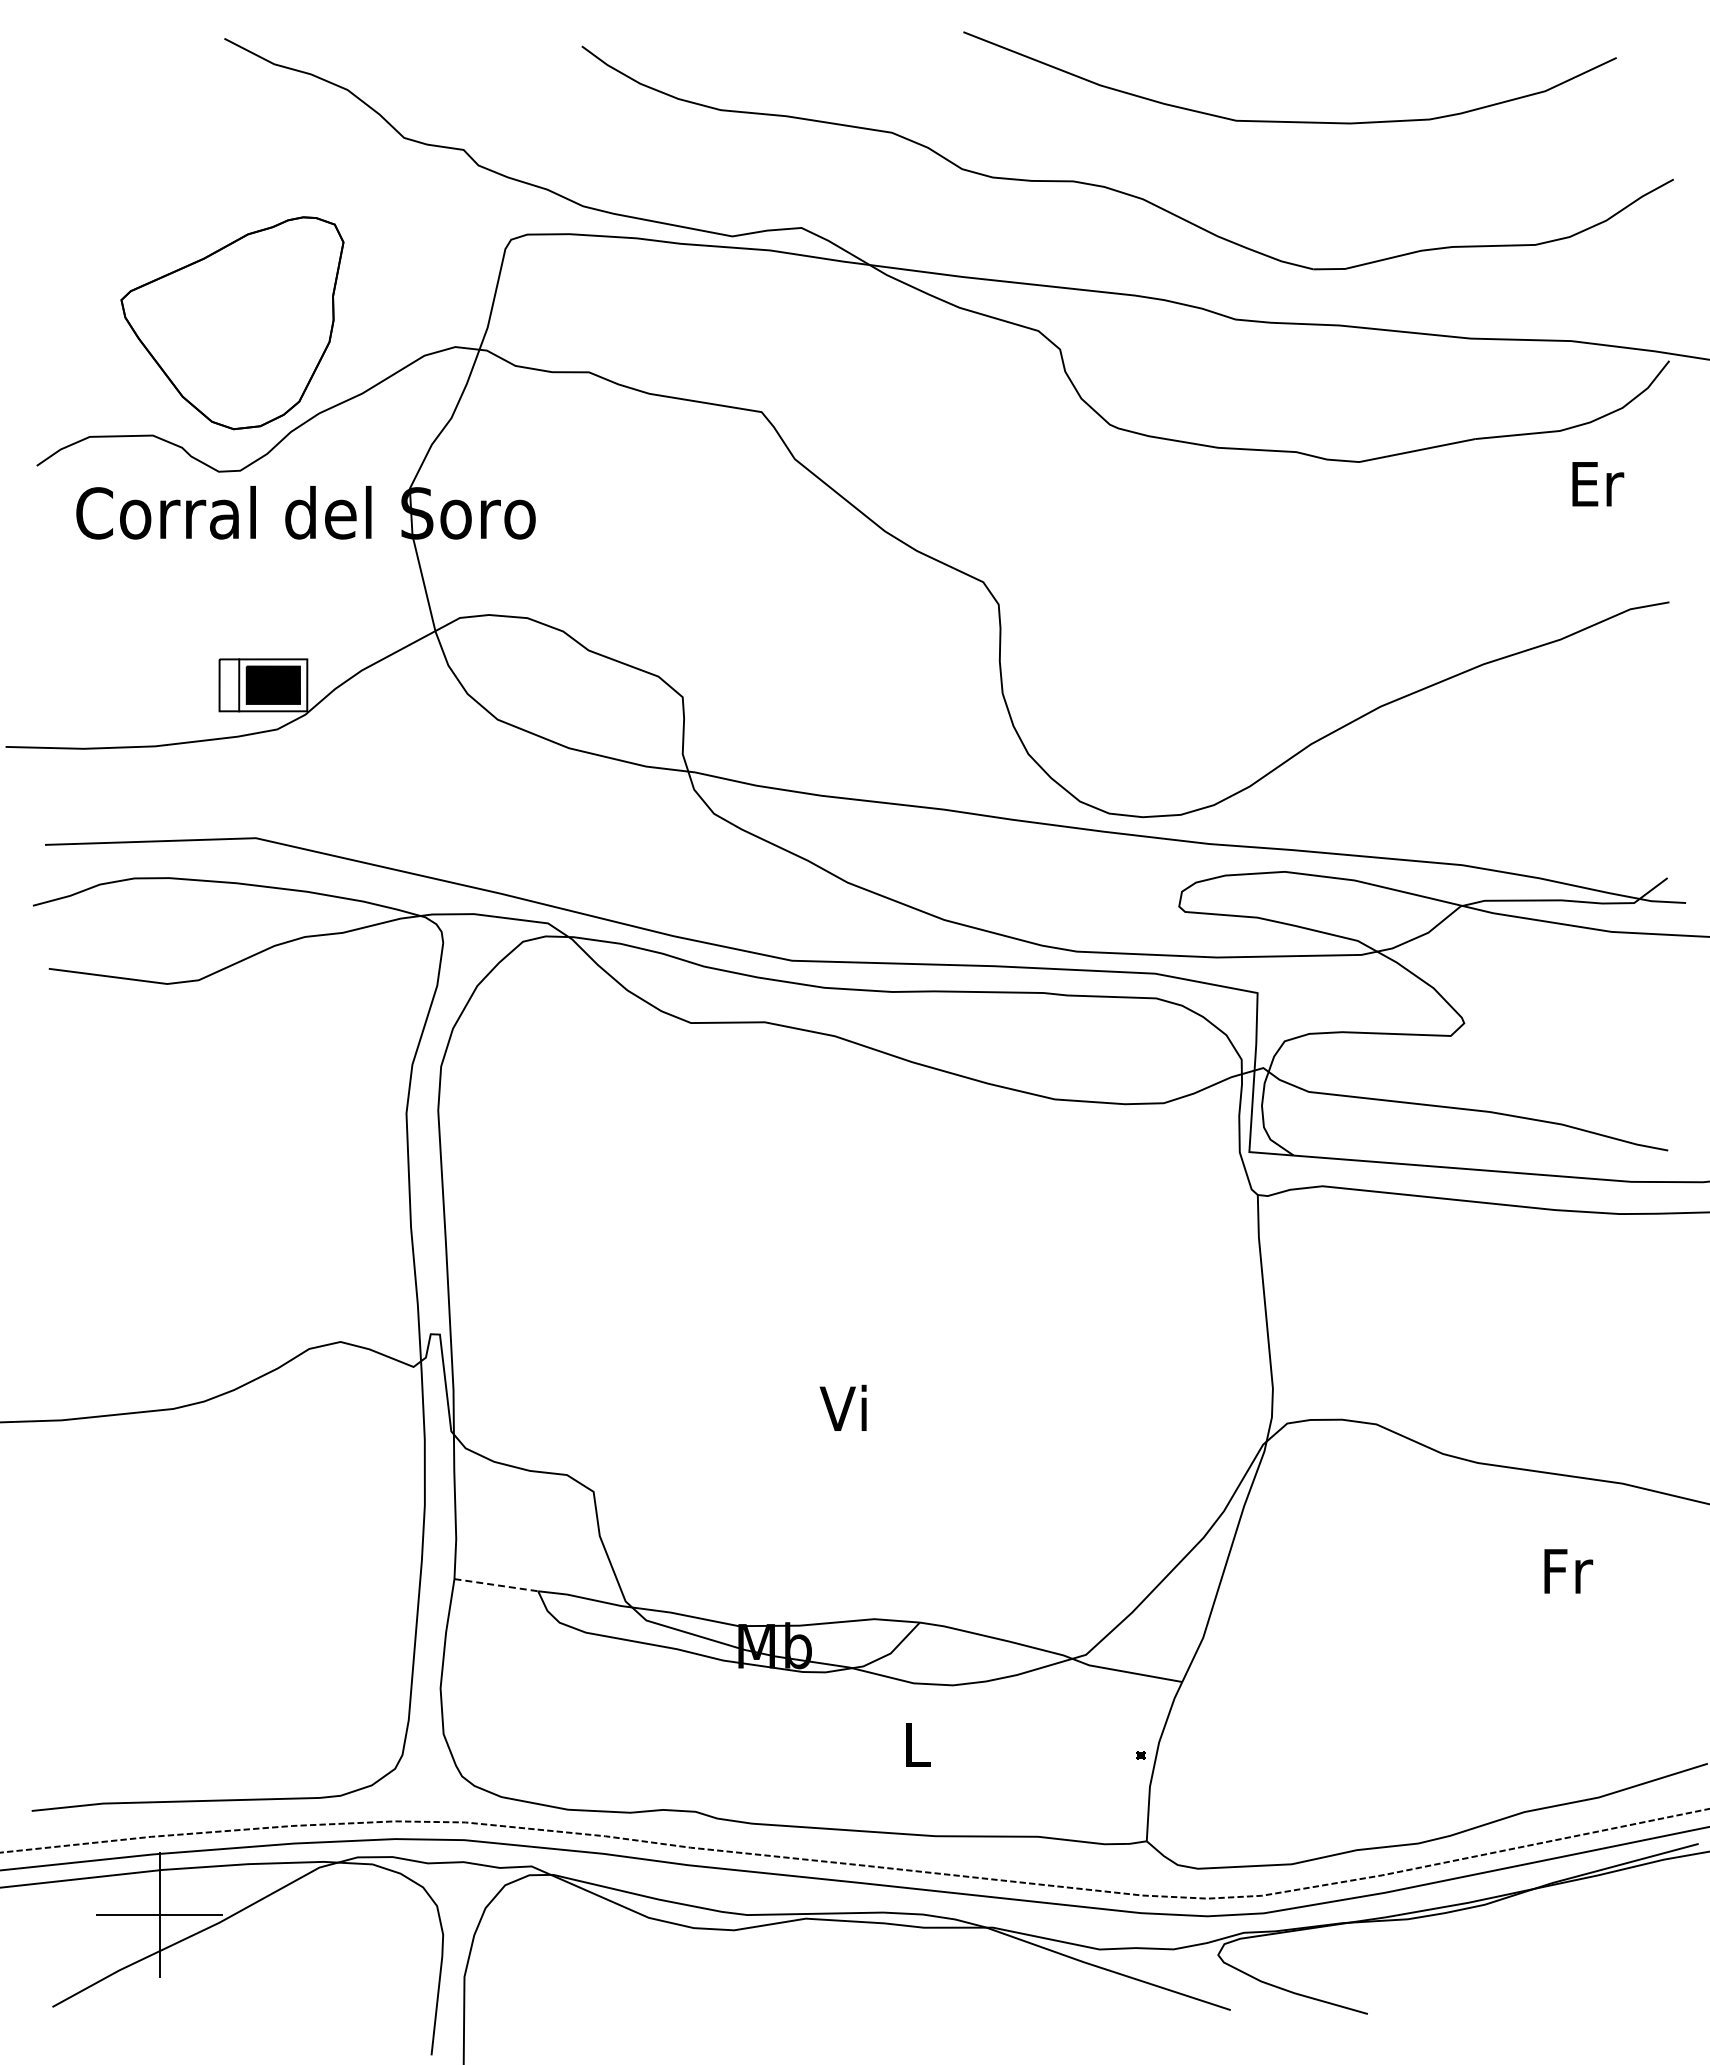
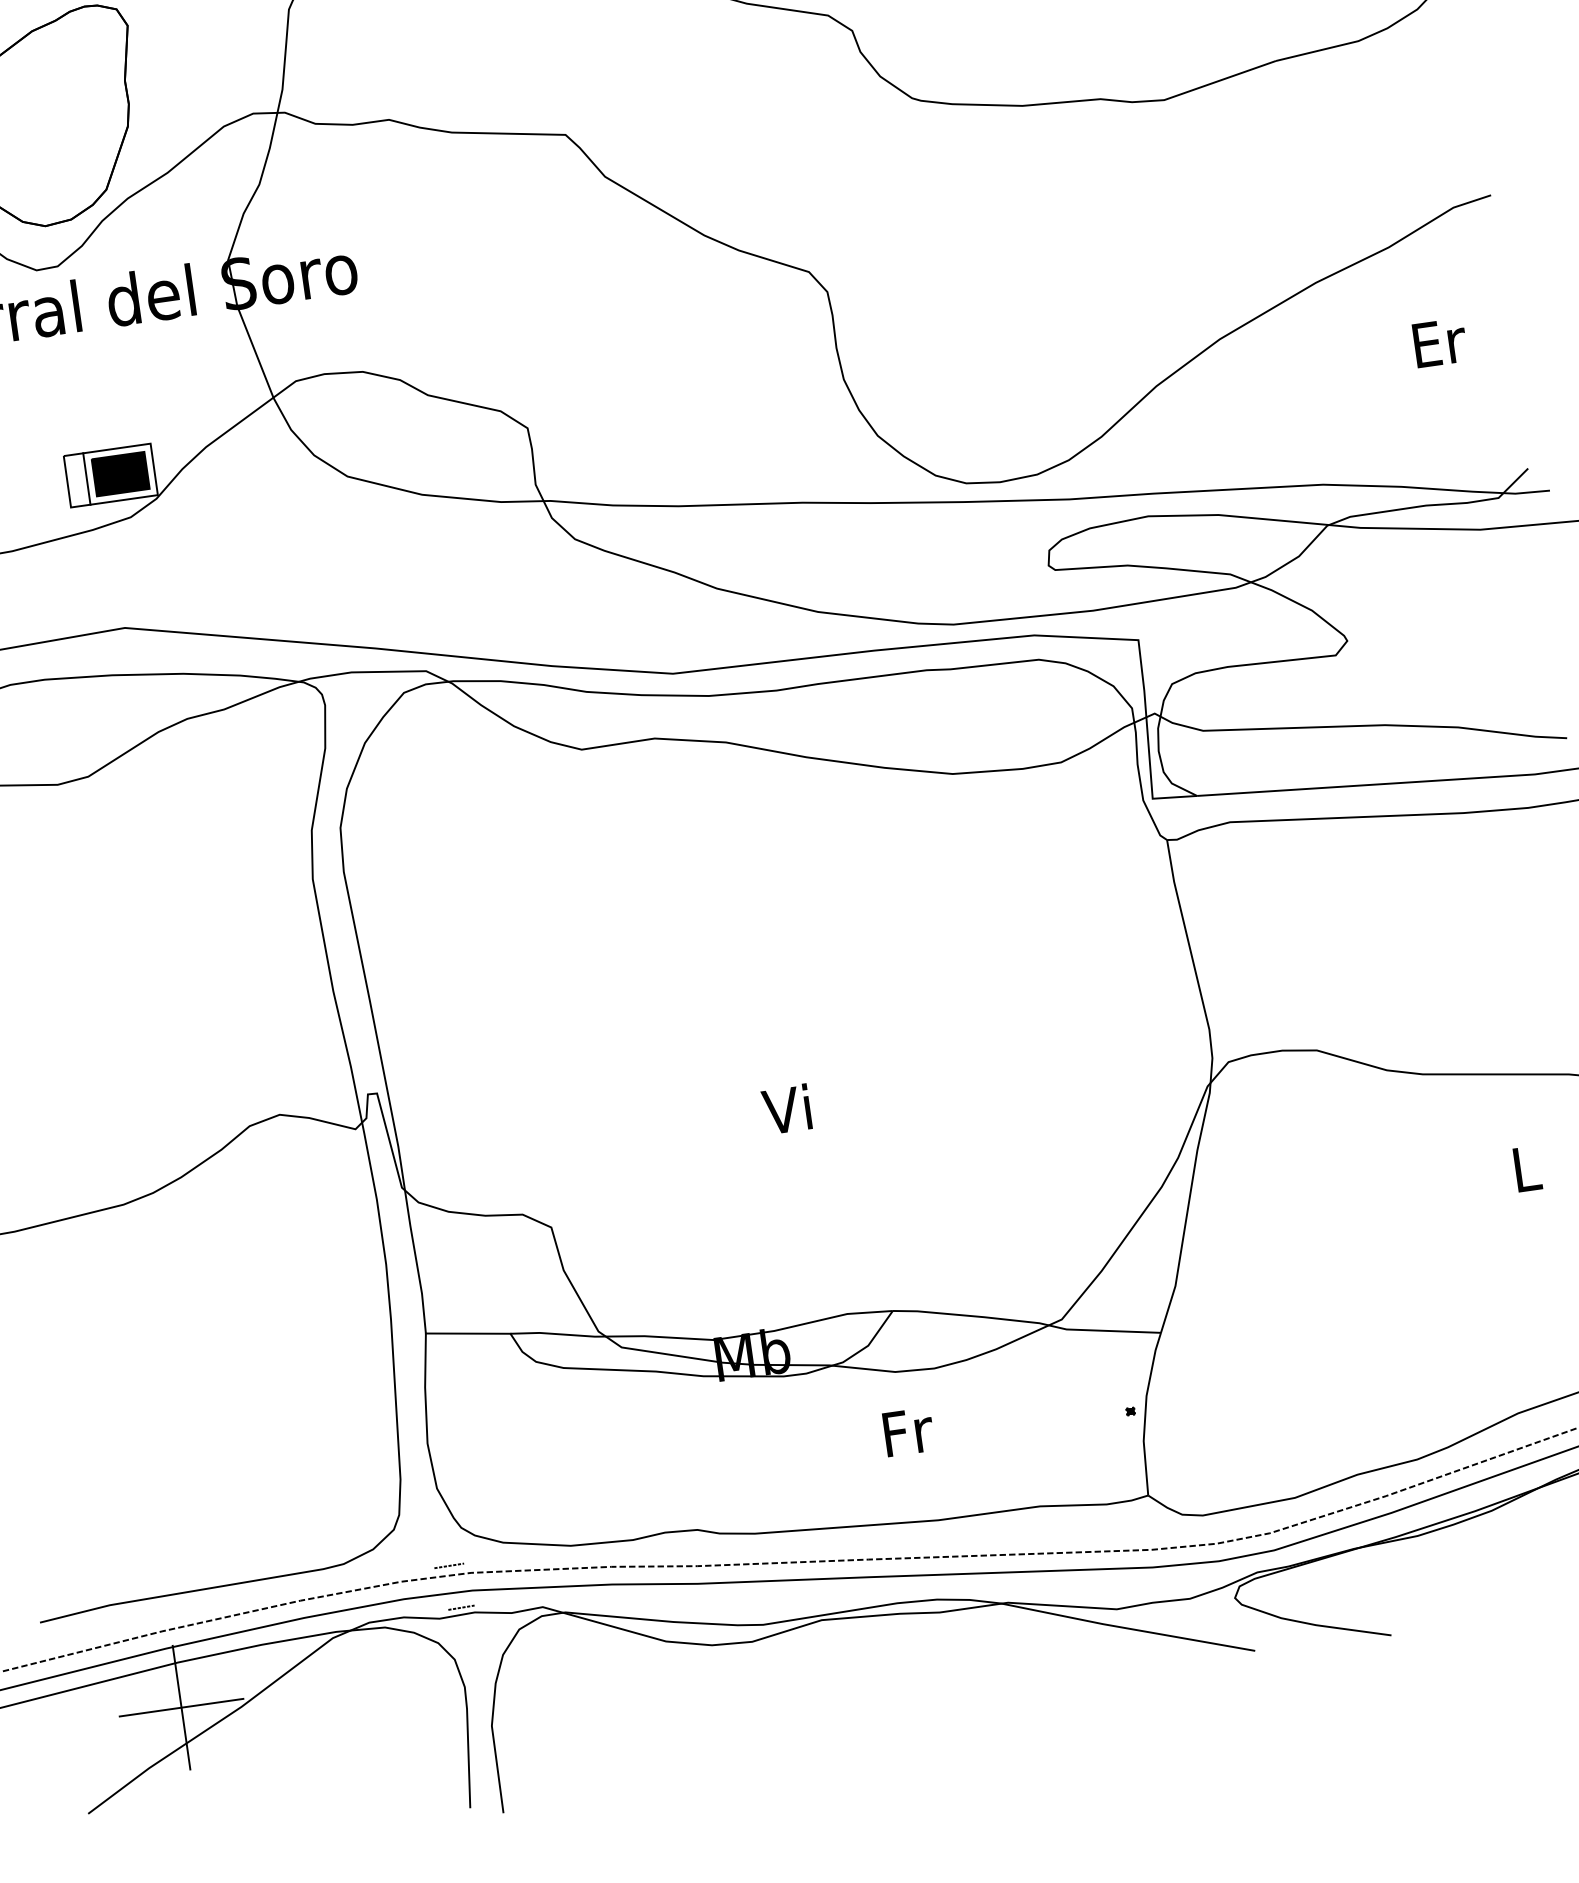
text: (1598, 484) -> (1440, 343), moved
text: (1568, 1571) -> (1527, 1169), Fr -> L
line: (496, 1585) -> (468, 1333), dashed -> solid
text: (918, 1744) -> (908, 1431), L -> Fr
line: (444, 1812) -> (448, 1565), added
line: (450, 1855) -> (460, 1607), added

